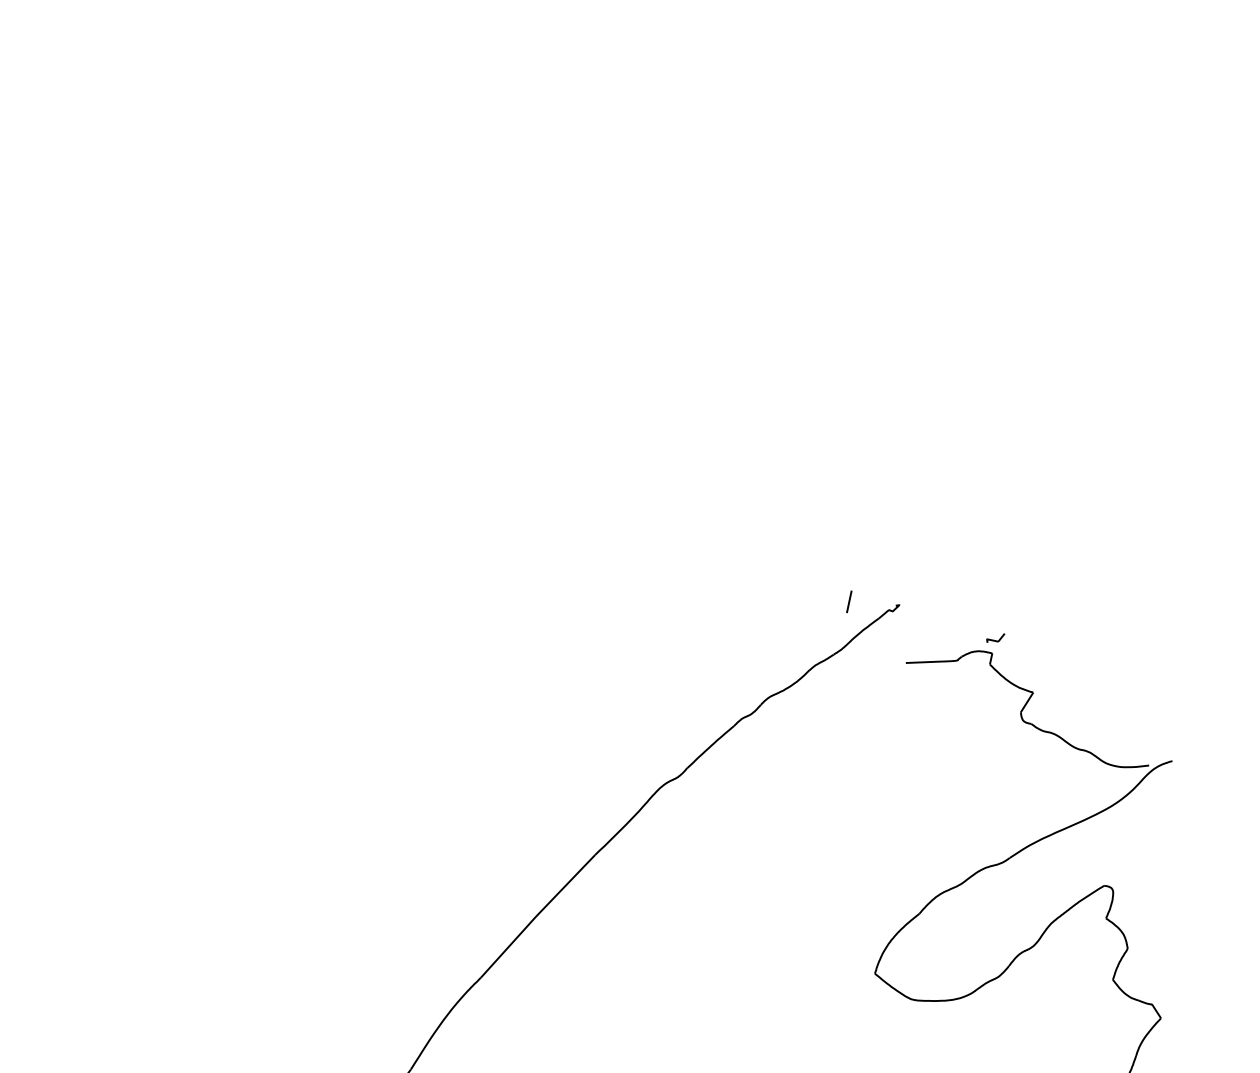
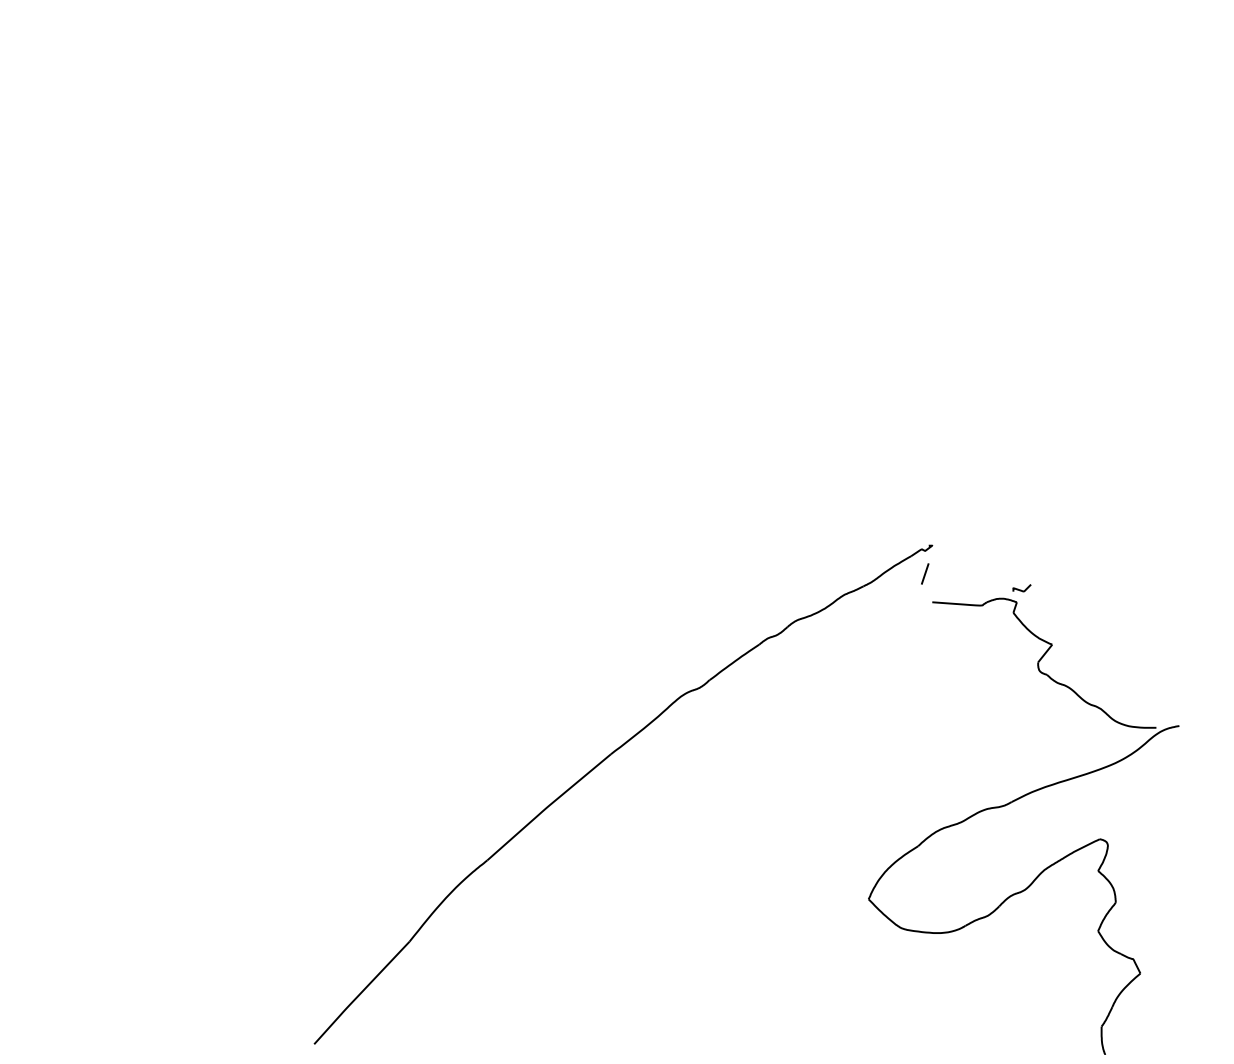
line: (849, 601) -> (925, 573), moved

